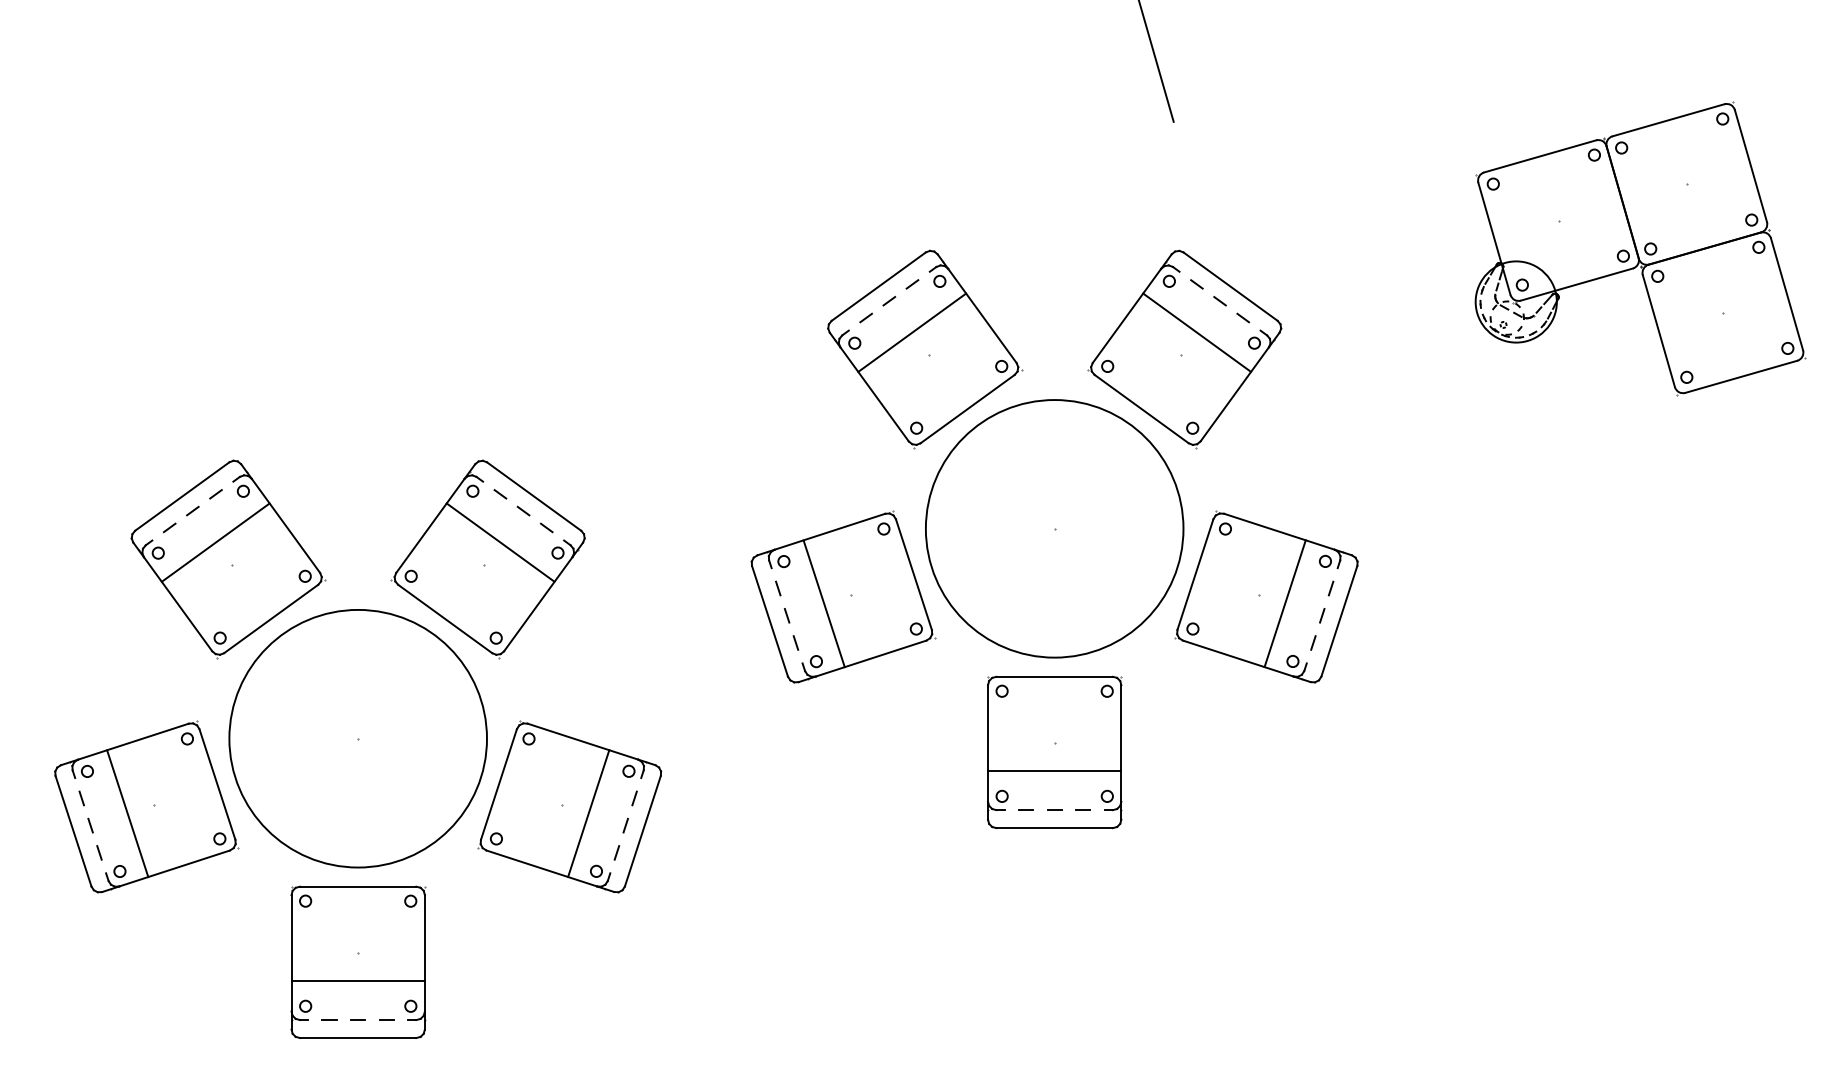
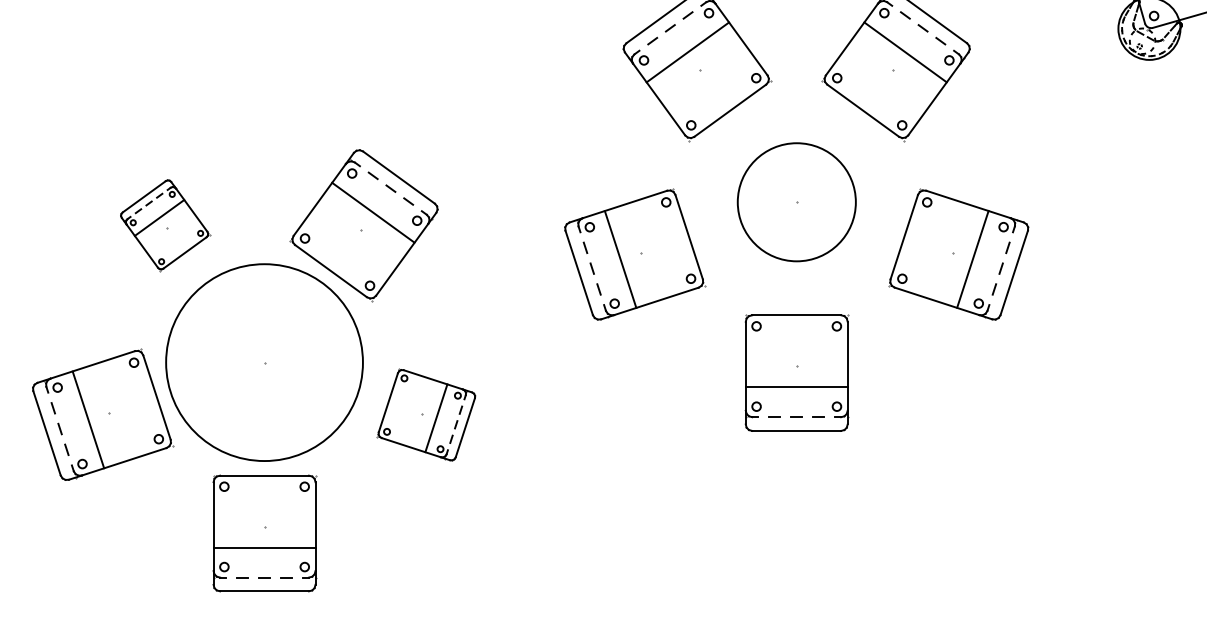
part: (1054, 528) -> (796, 201), size x0.6
part: (228, 559) -> (165, 225), size x0.6
part: (569, 806) -> (426, 414), size x0.7

